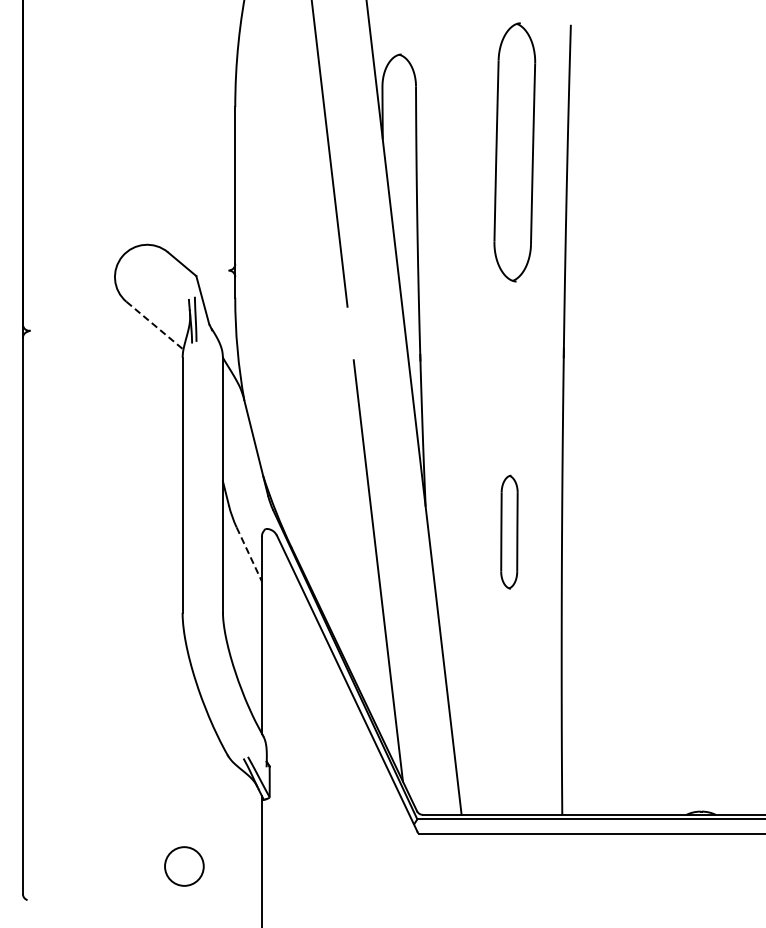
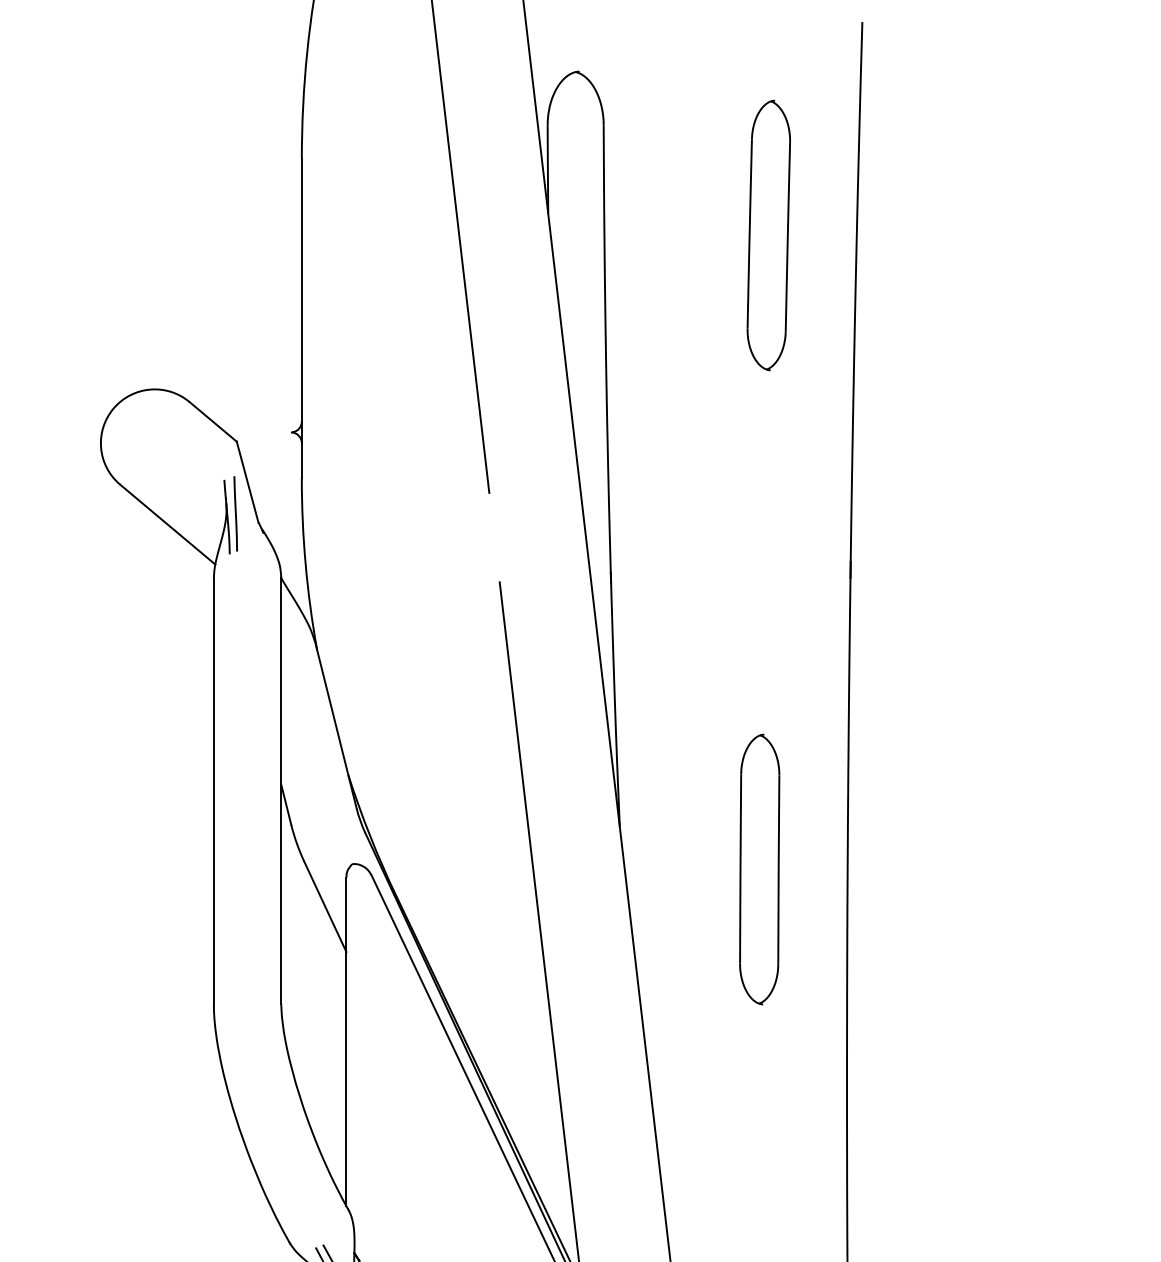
part: (514, 152) -> (768, 235), size x0.62
line: (155, 326) -> (168, 525), dashed -> solid
part: (509, 531) -> (759, 868), size x1.43
line: (249, 554) -> (325, 906), dashed -> solid

